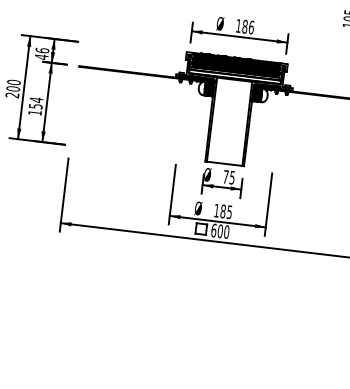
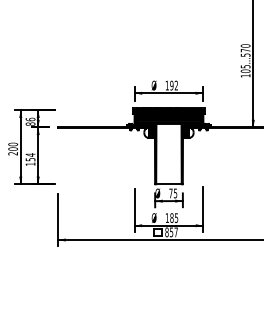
text: (248, 27) -> (174, 85), 186 -> 192
text: (41, 56) -> (30, 123), 46 -> 86
text: (220, 231) -> (171, 232), 600 -> 857

